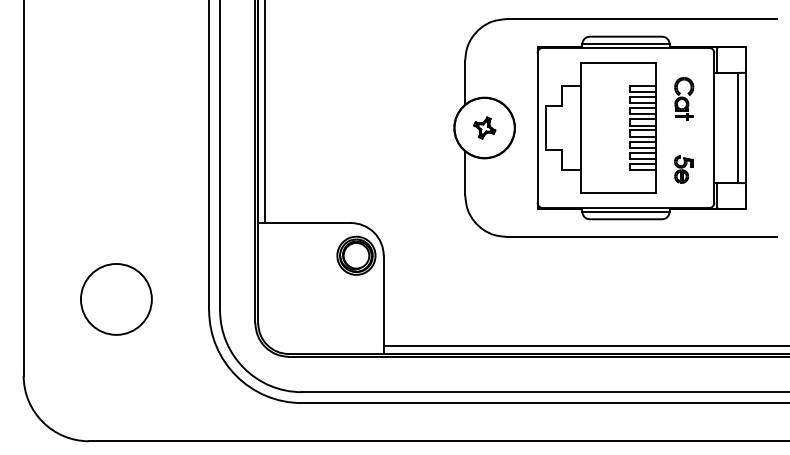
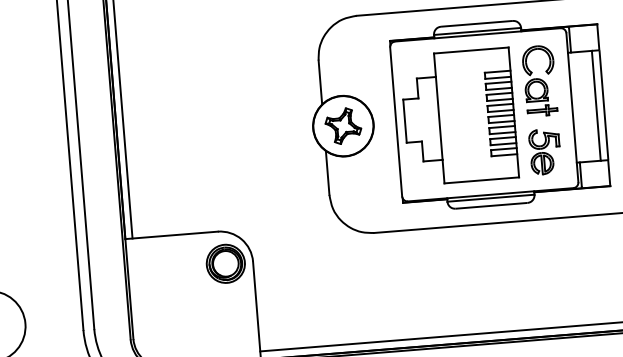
part: (684, 98) -> (540, 80), size x1.67
part: (484, 127) -> (343, 125), size x1.67
part: (683, 169) -> (544, 151), size x1.67

